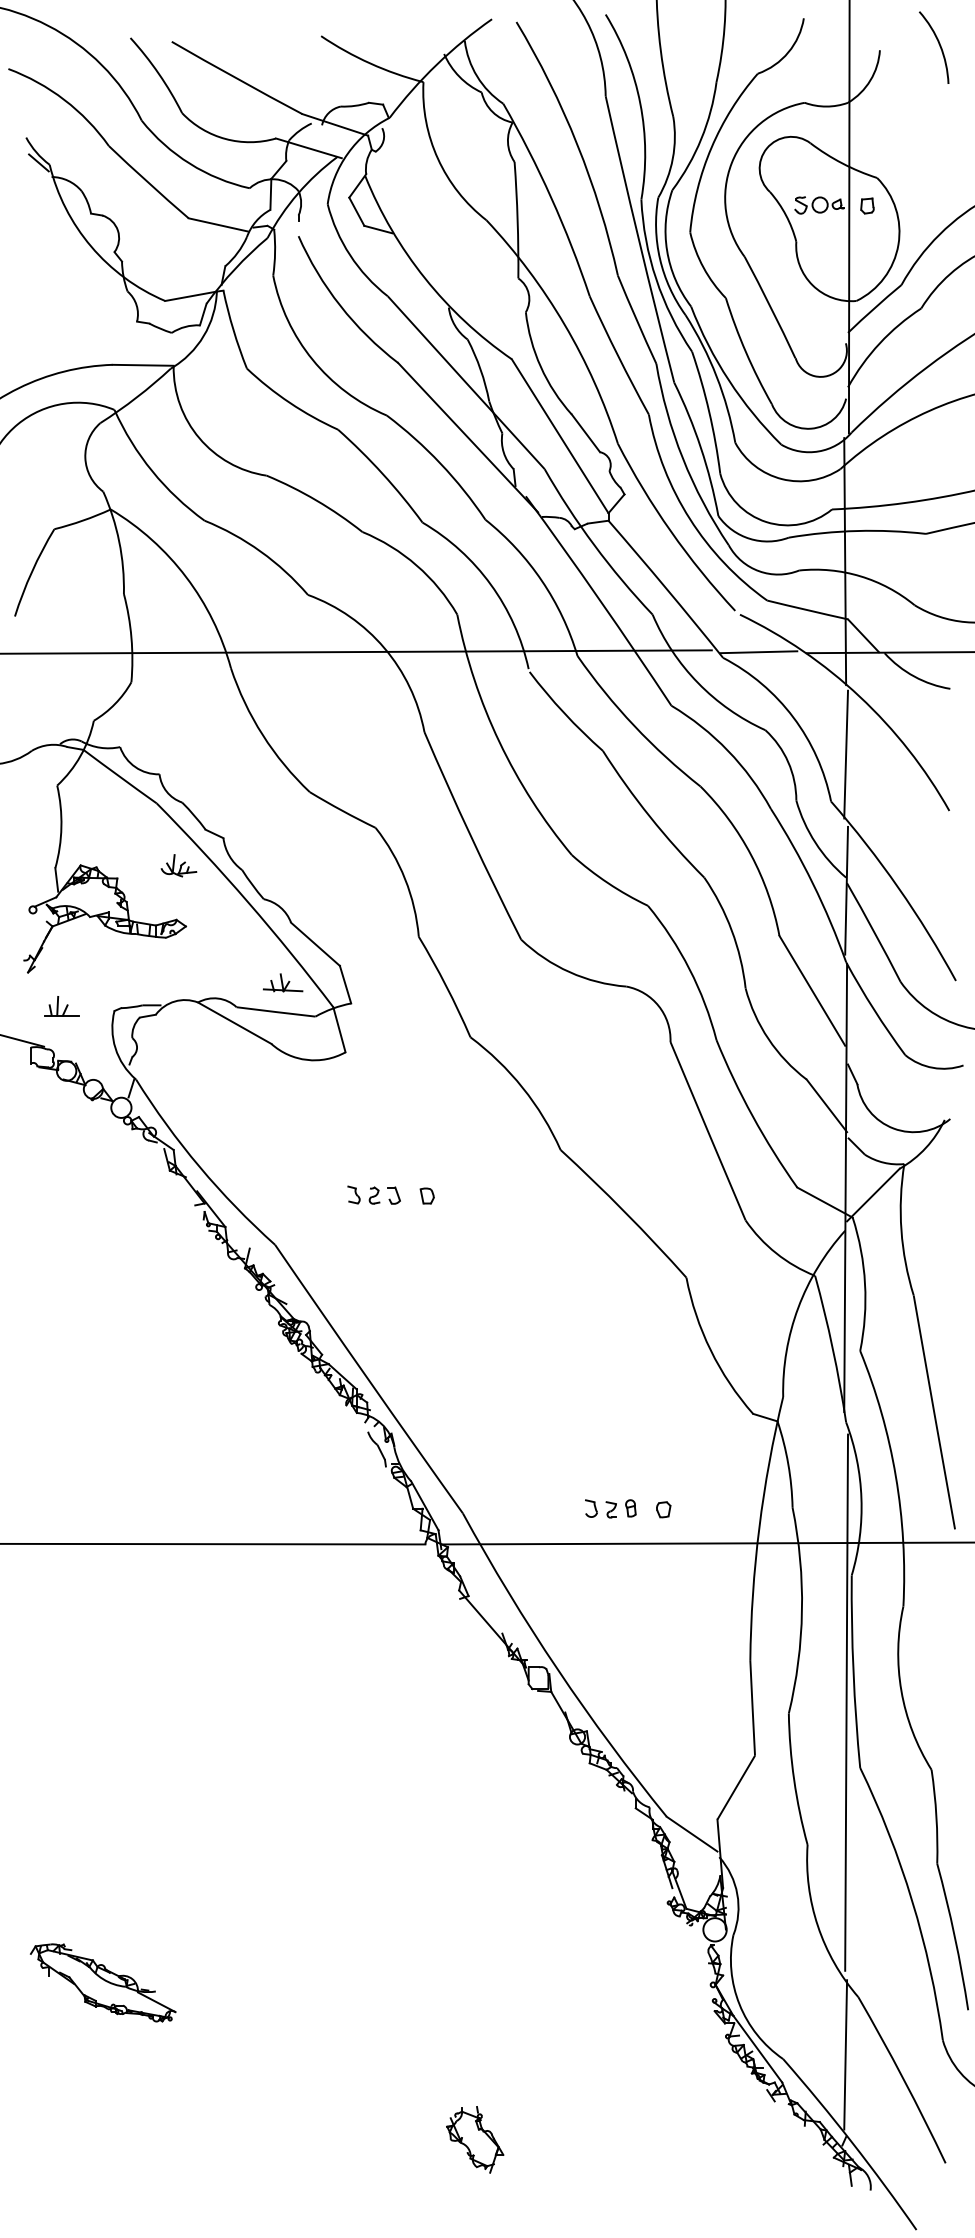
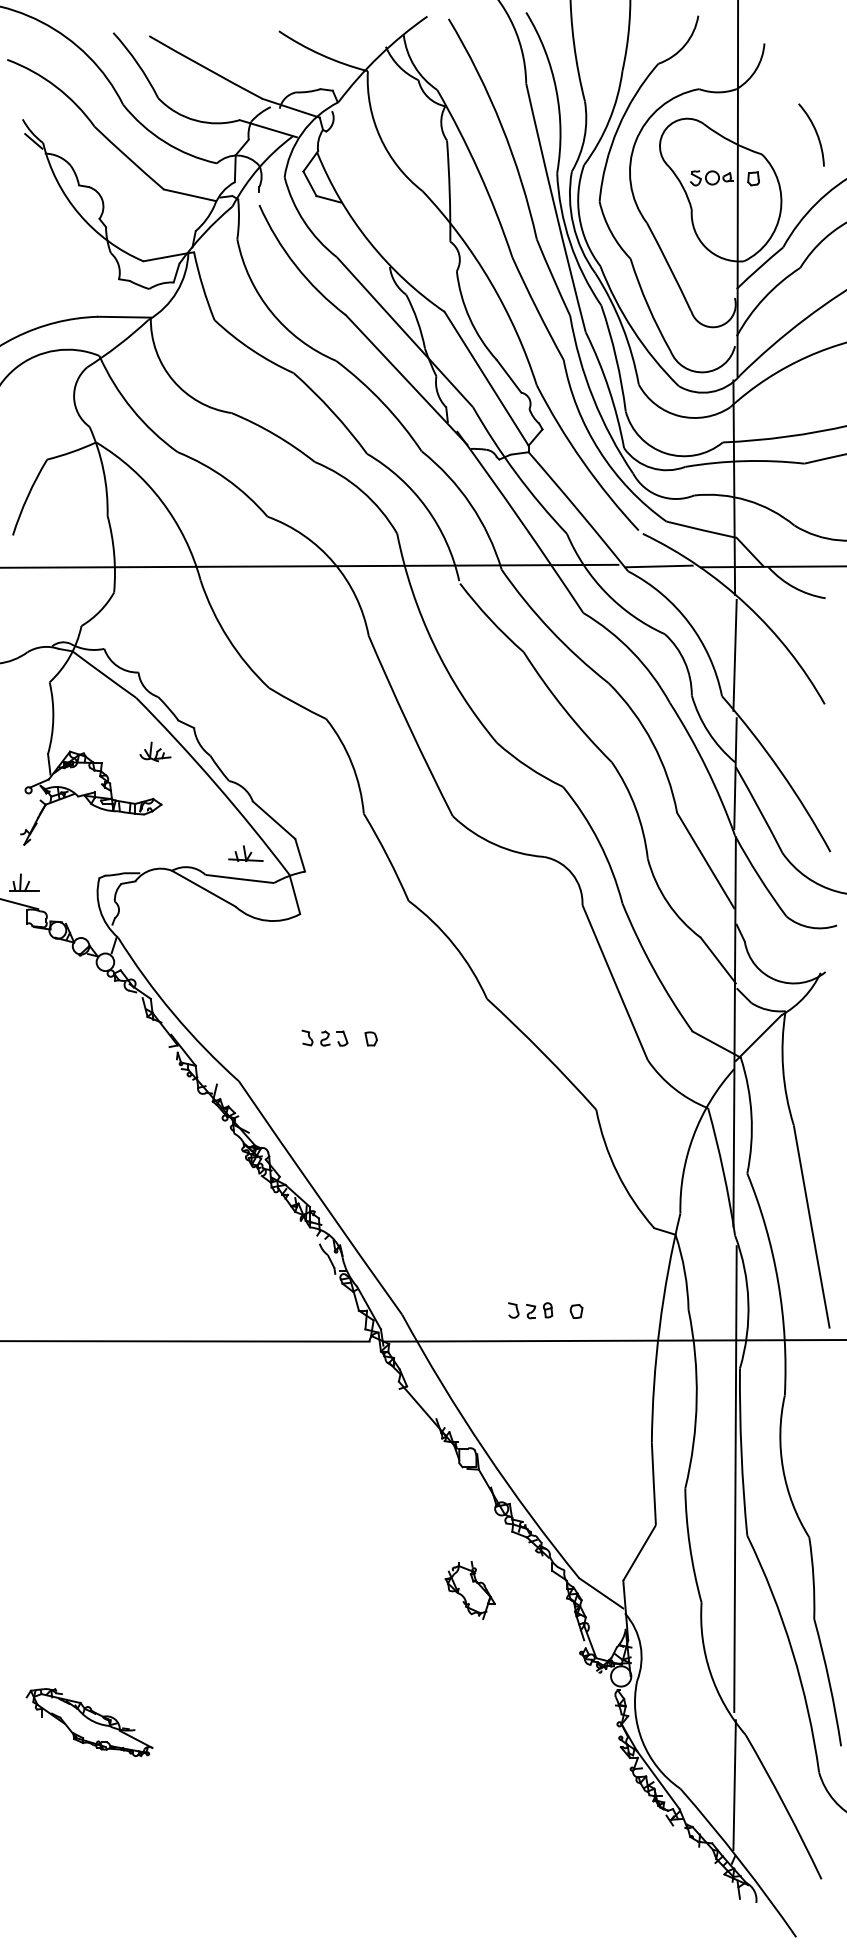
arc: (938, 44) -> (815, 132), moved
part: (61, 1006) -> (23, 882), moved
part: (475, 2139) -> (470, 1590), moved

